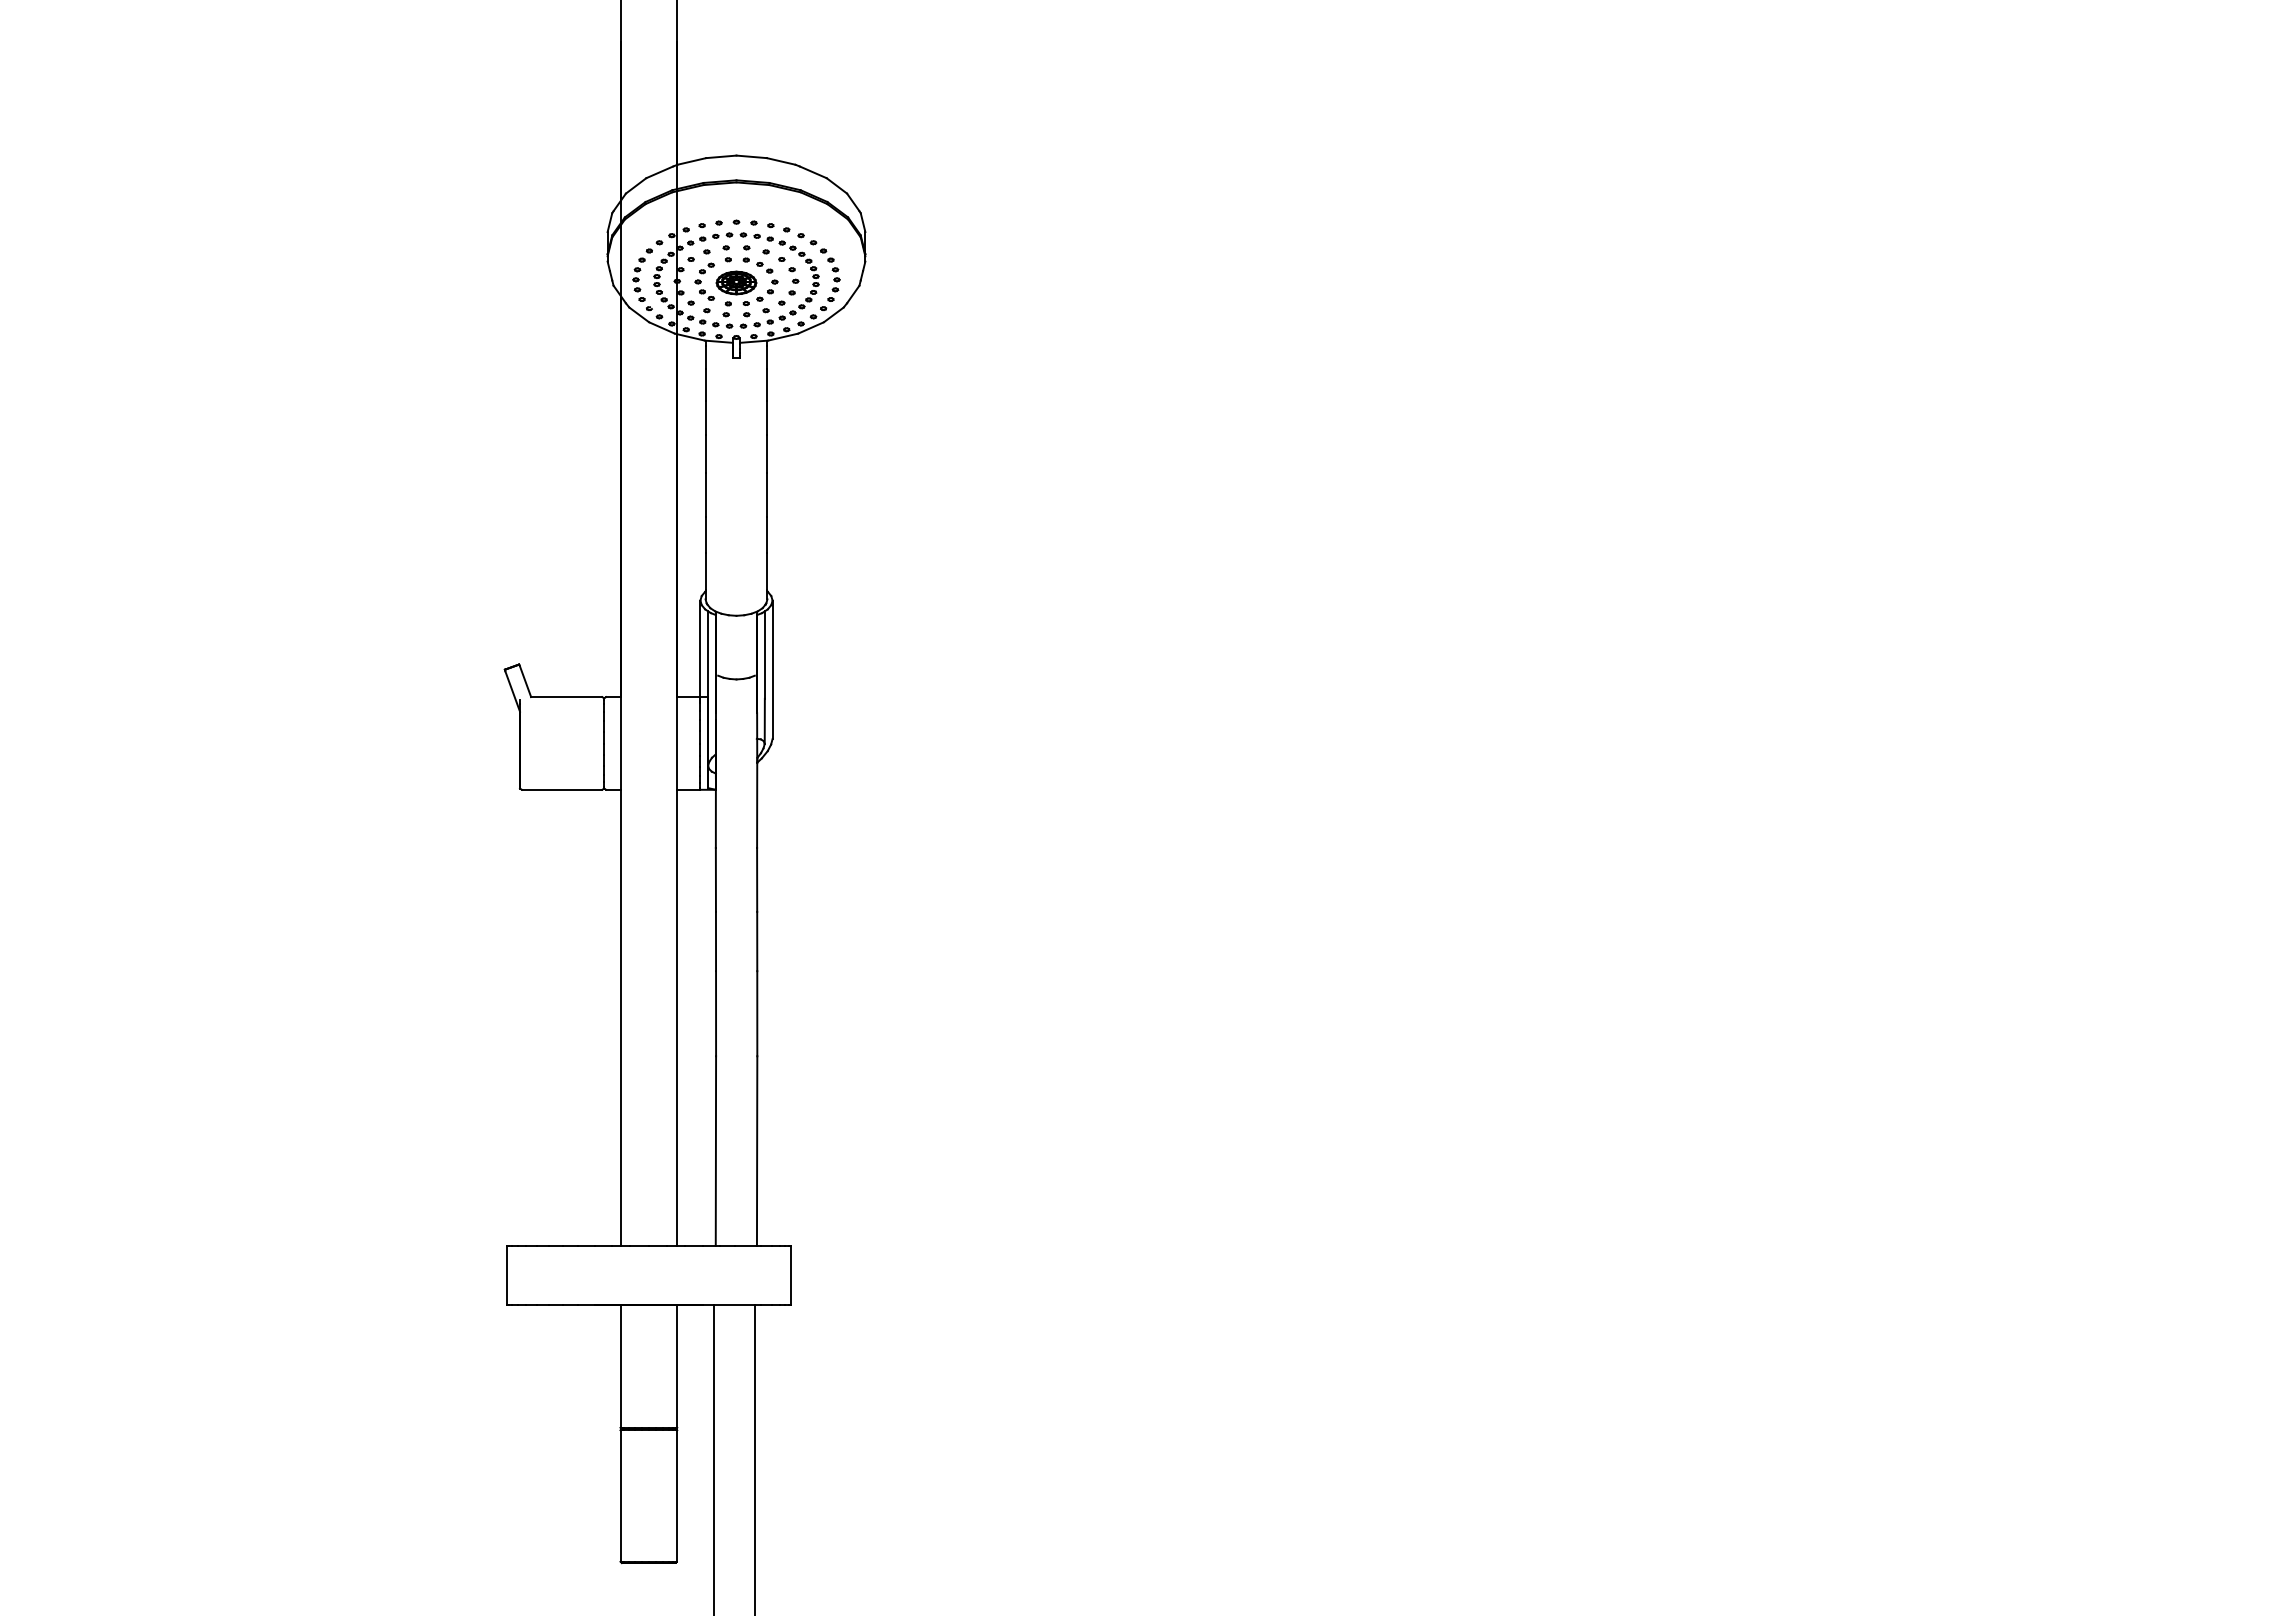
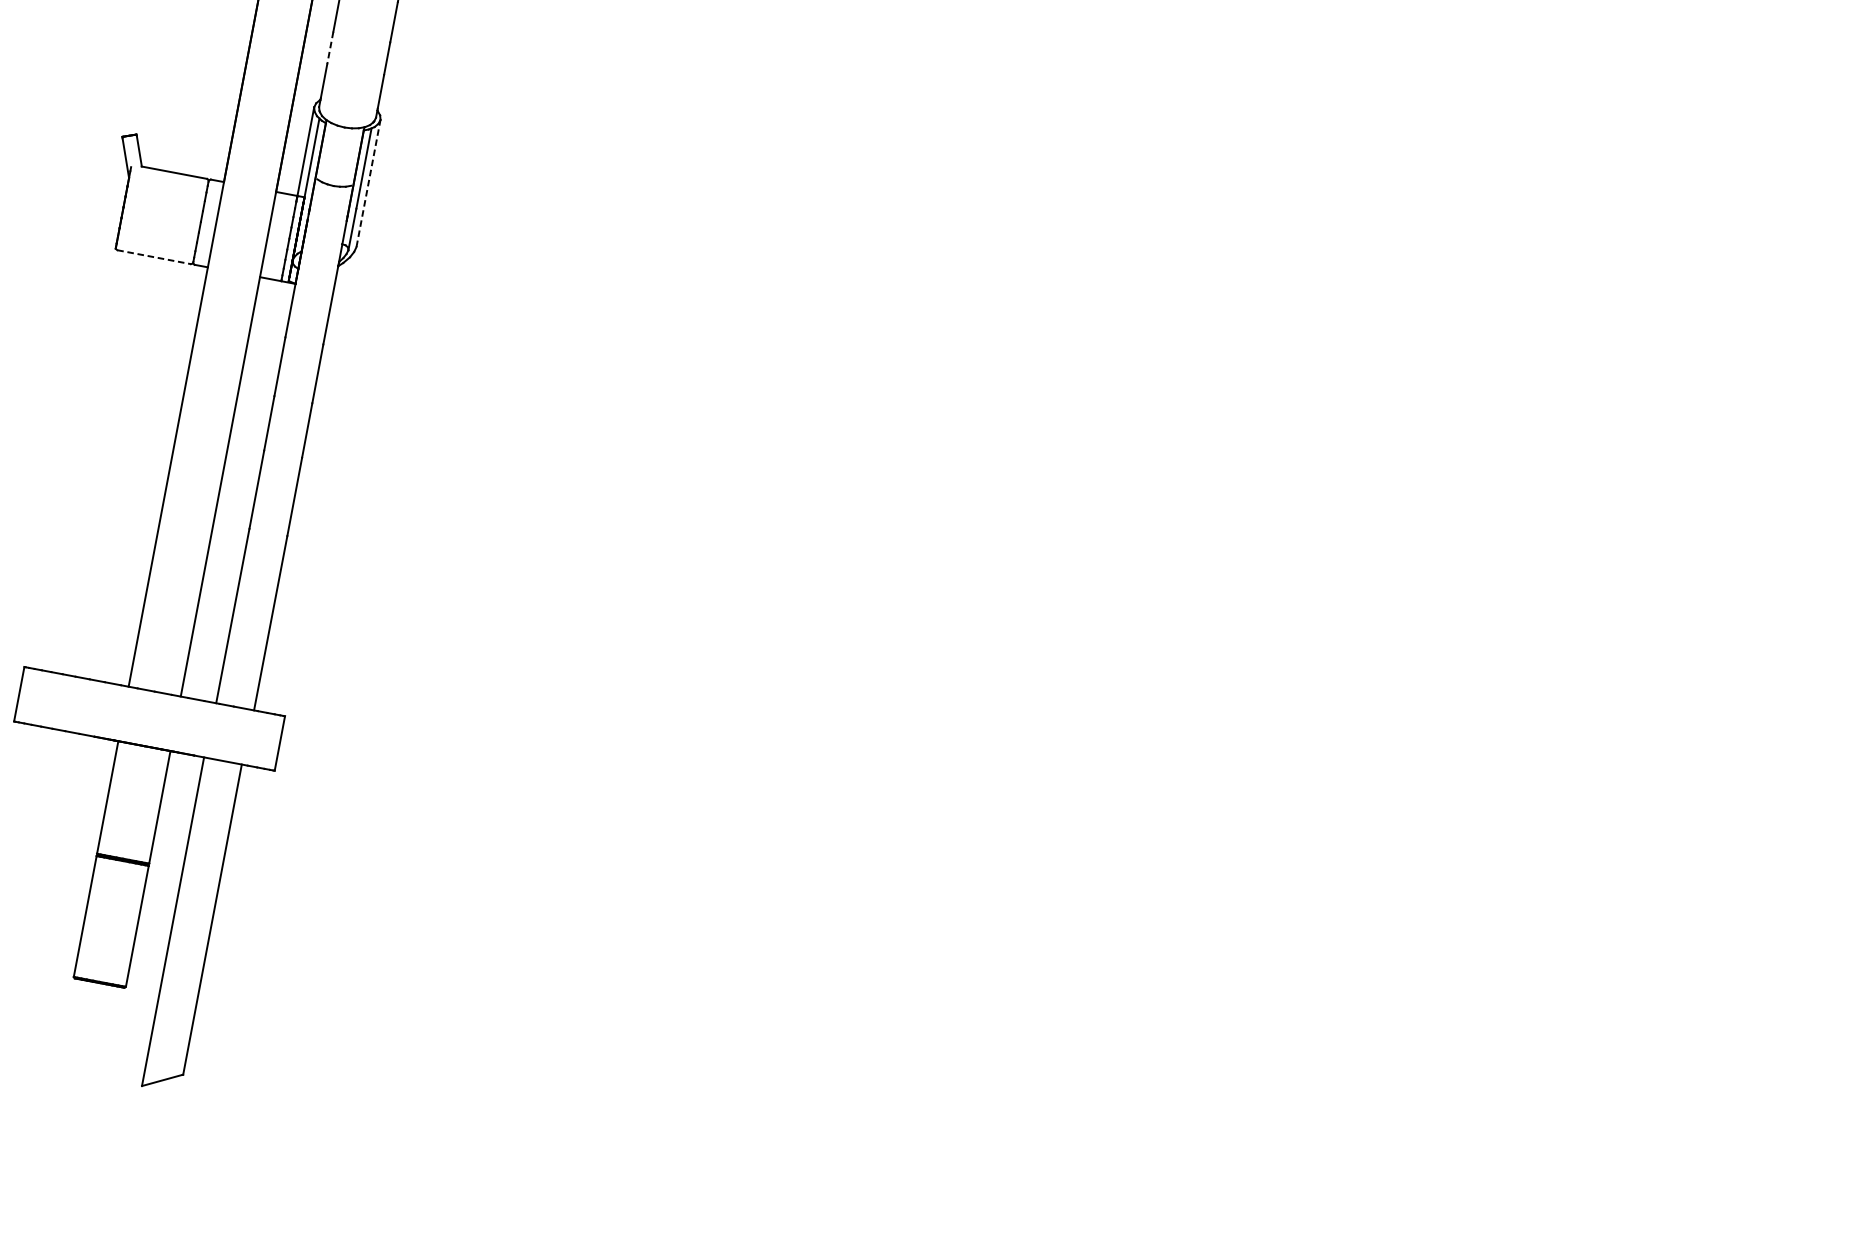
line: (705, 535) -> (330, 48), solid -> dashed
line: (772, 669) -> (368, 183), solid -> dashed
line: (562, 789) -> (154, 256), solid -> dashed

